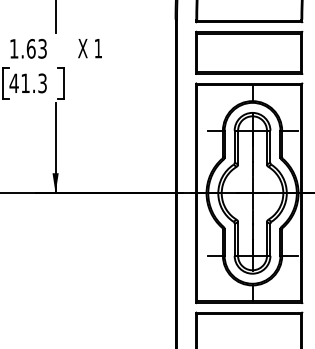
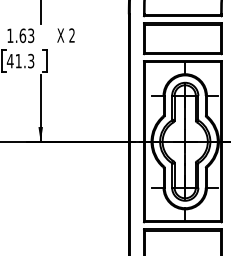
text: (97, 48) -> (71, 35), 1 -> 2

